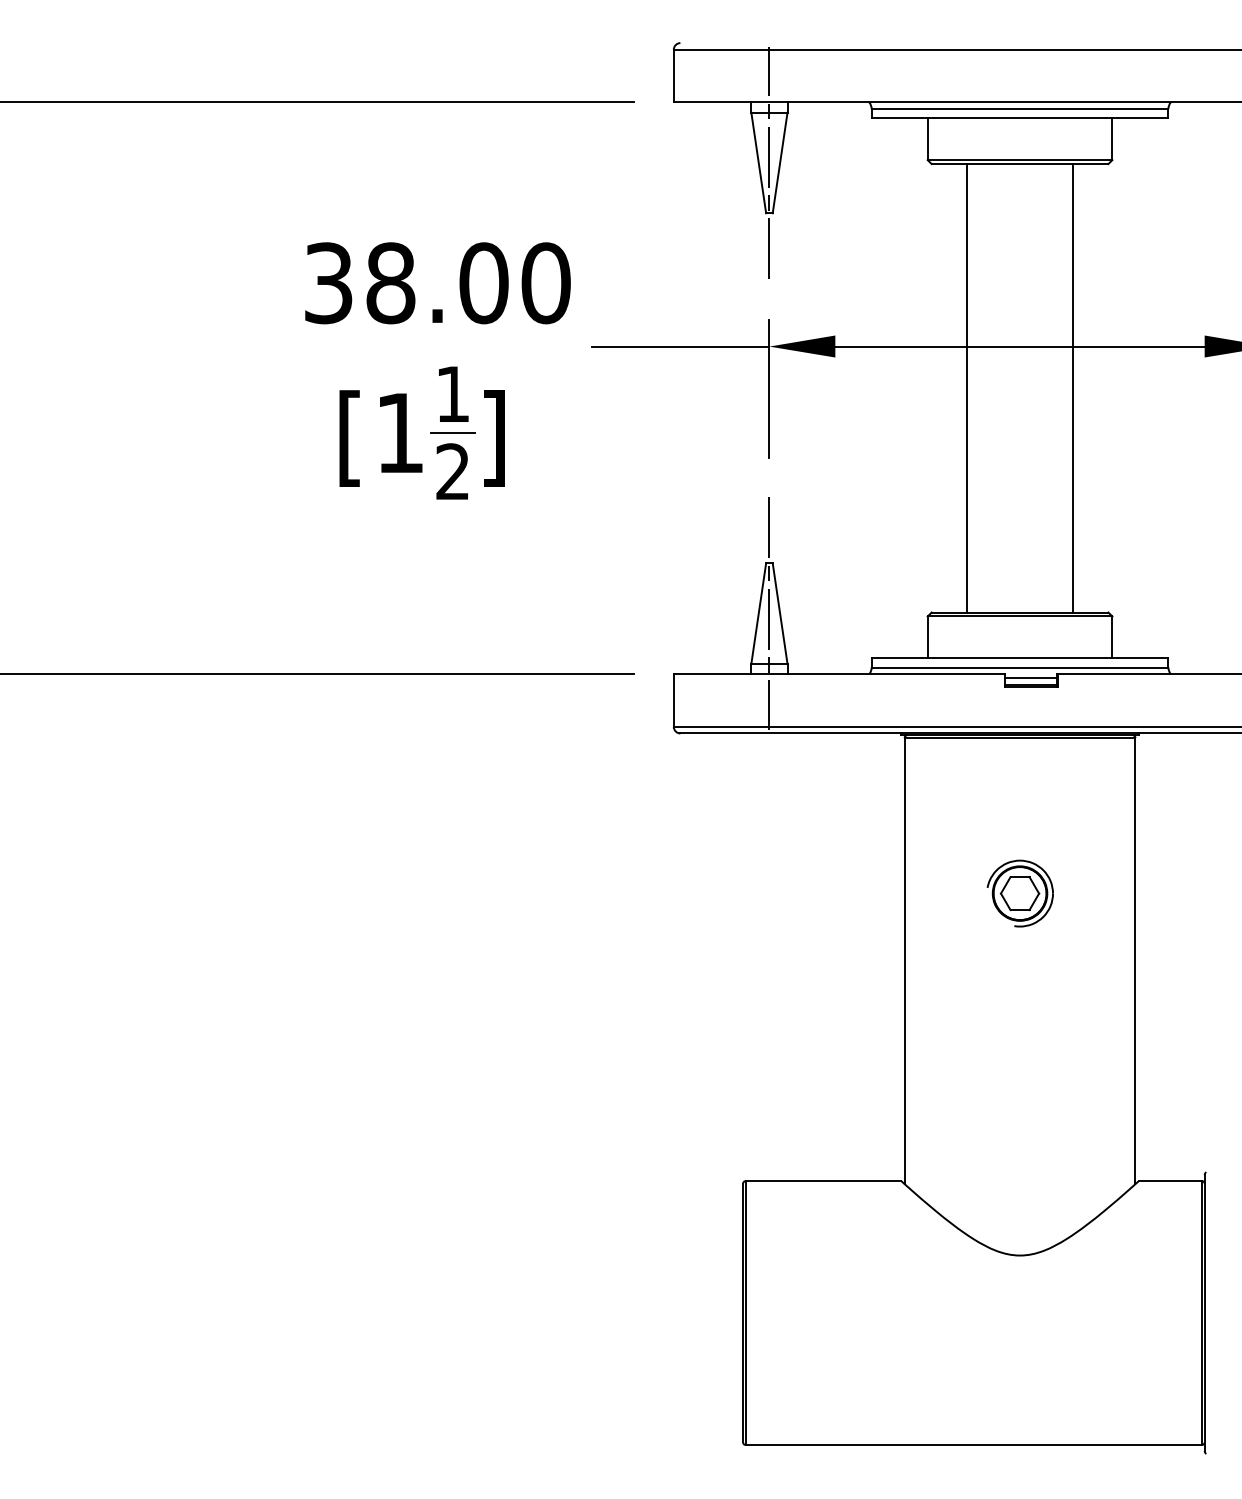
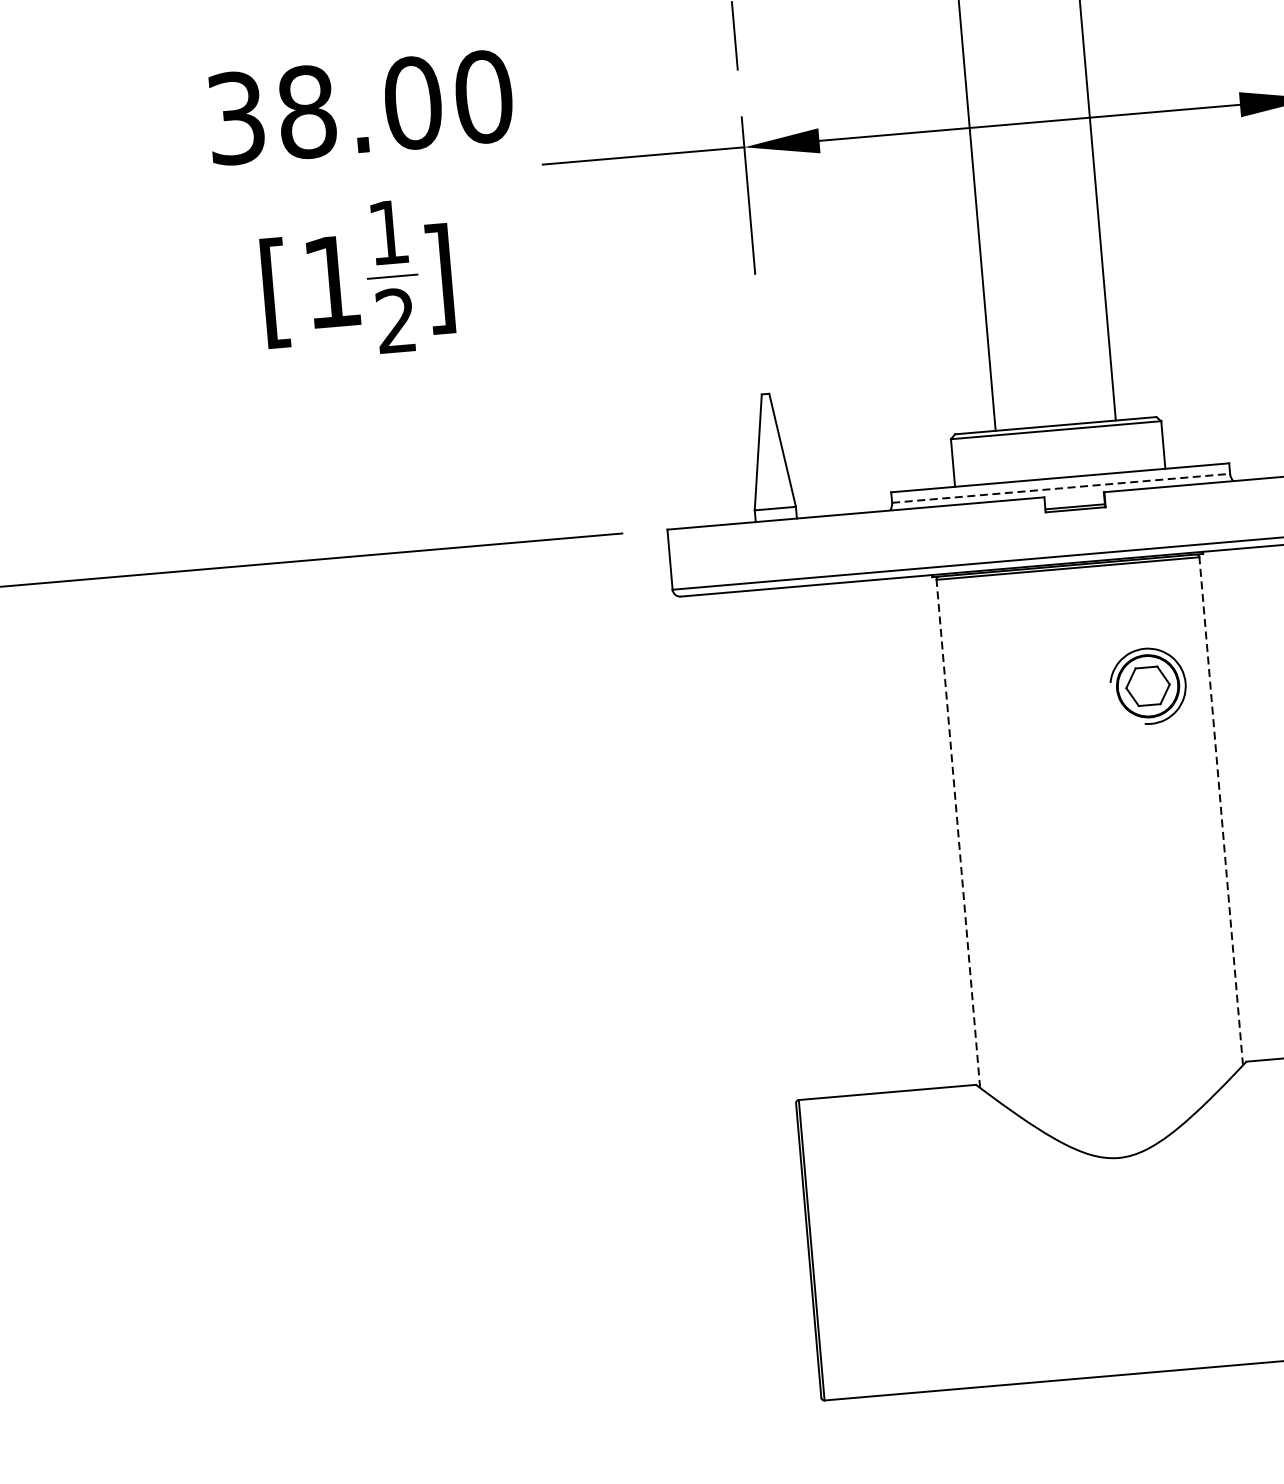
line: (769, 613) -> (770, 451), removed
line: (1020, 667) -> (1061, 488), solid -> dashed
line: (1030, 678) -> (1074, 499), removed
part: (1019, 893) -> (1147, 686), moved
line: (904, 960) -> (958, 833), solid -> dashed
line: (1135, 960) -> (1221, 810), solid -> dashed

